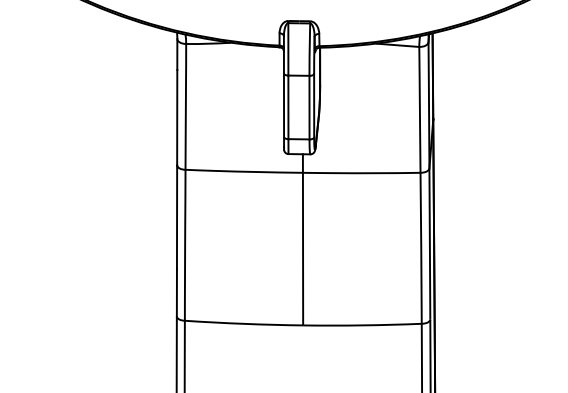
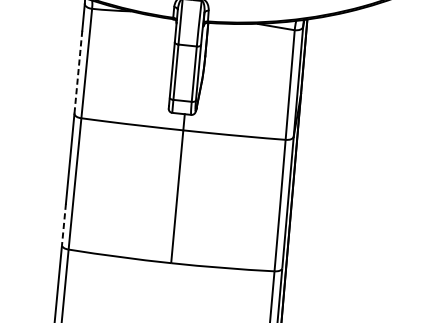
line: (177, 117) -> (78, 72), solid -> dashed
line: (176, 292) -> (63, 224), solid -> dashed

